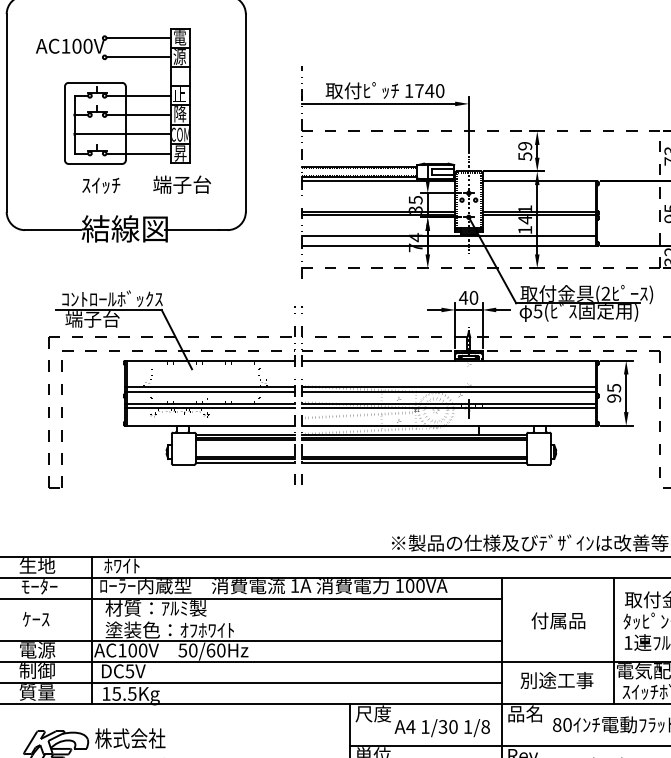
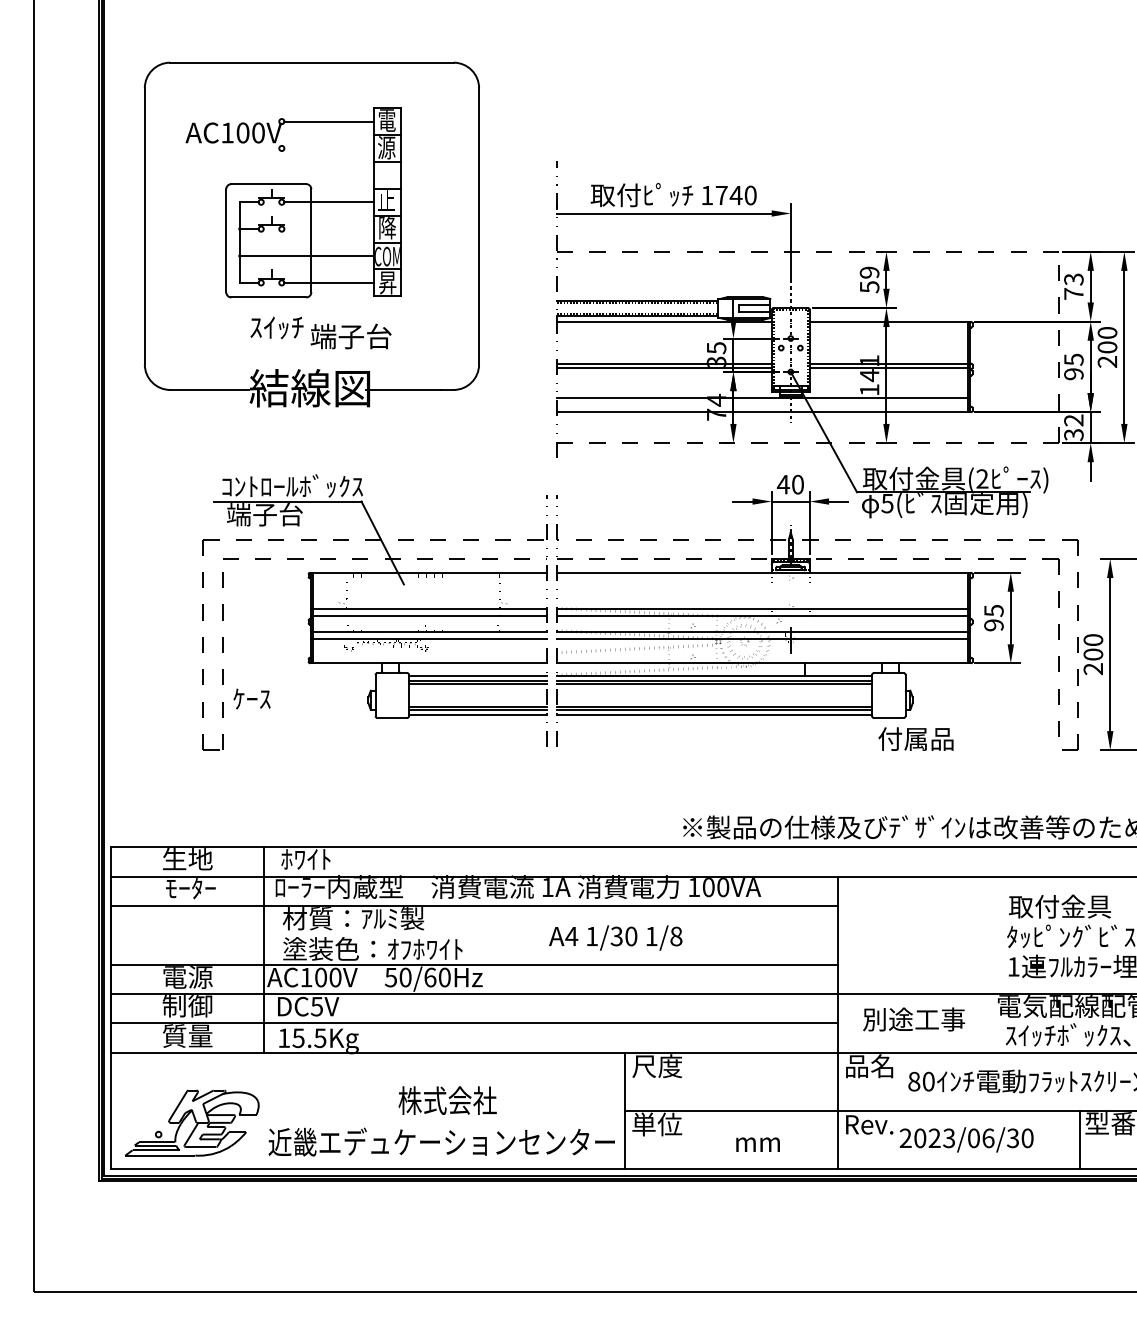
line: (138, 57) -> (329, 148), removed
line: (138, 115) -> (329, 229), removed
text: (181, 184) -> (350, 336), moved
text: (35, 618) -> (251, 698), moved
text: (558, 620) -> (915, 738), moved
line: (613, 641) -> (993, 964), removed
text: (442, 727) -> (615, 937), moved
text: (130, 738) -> (447, 1100), moved

